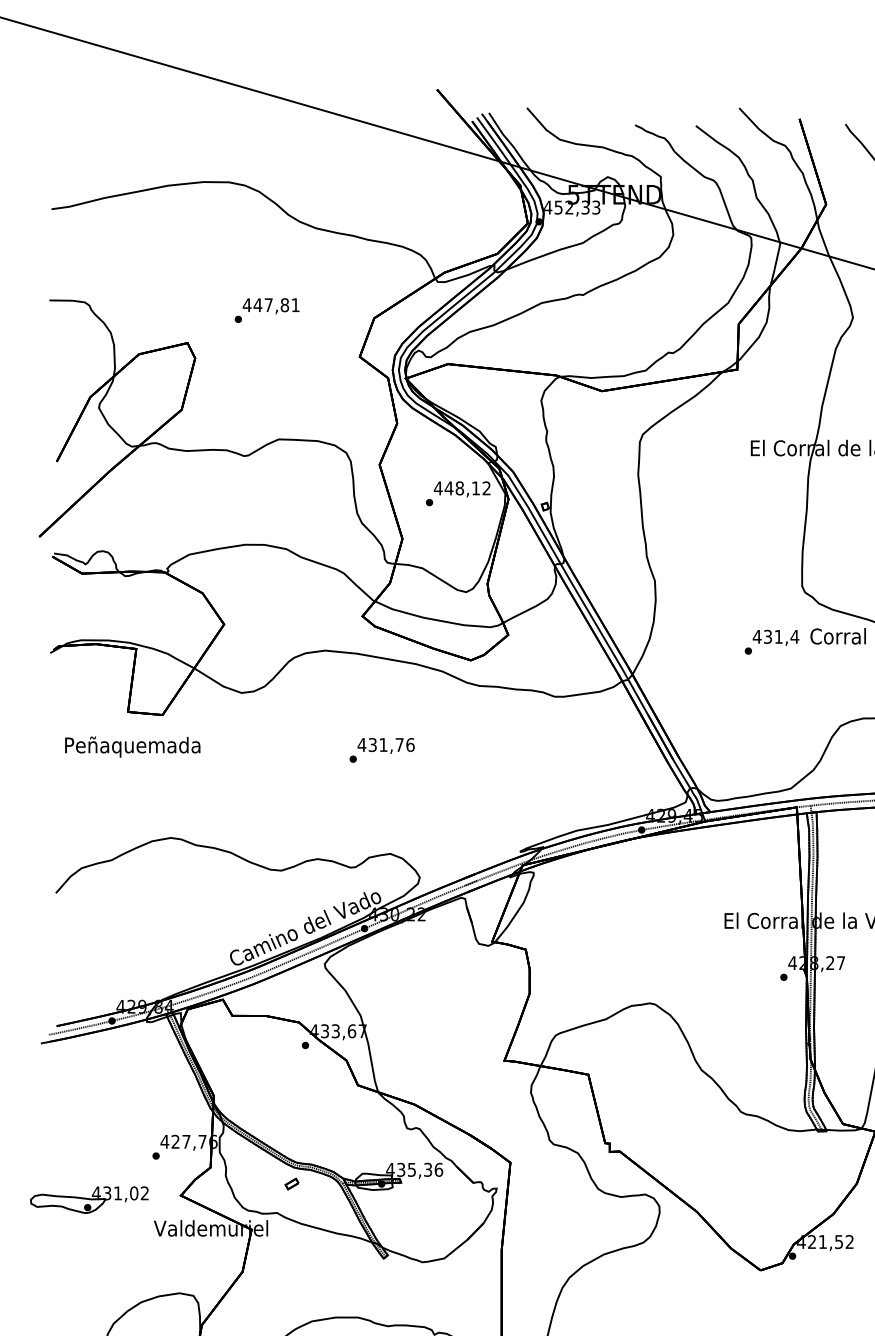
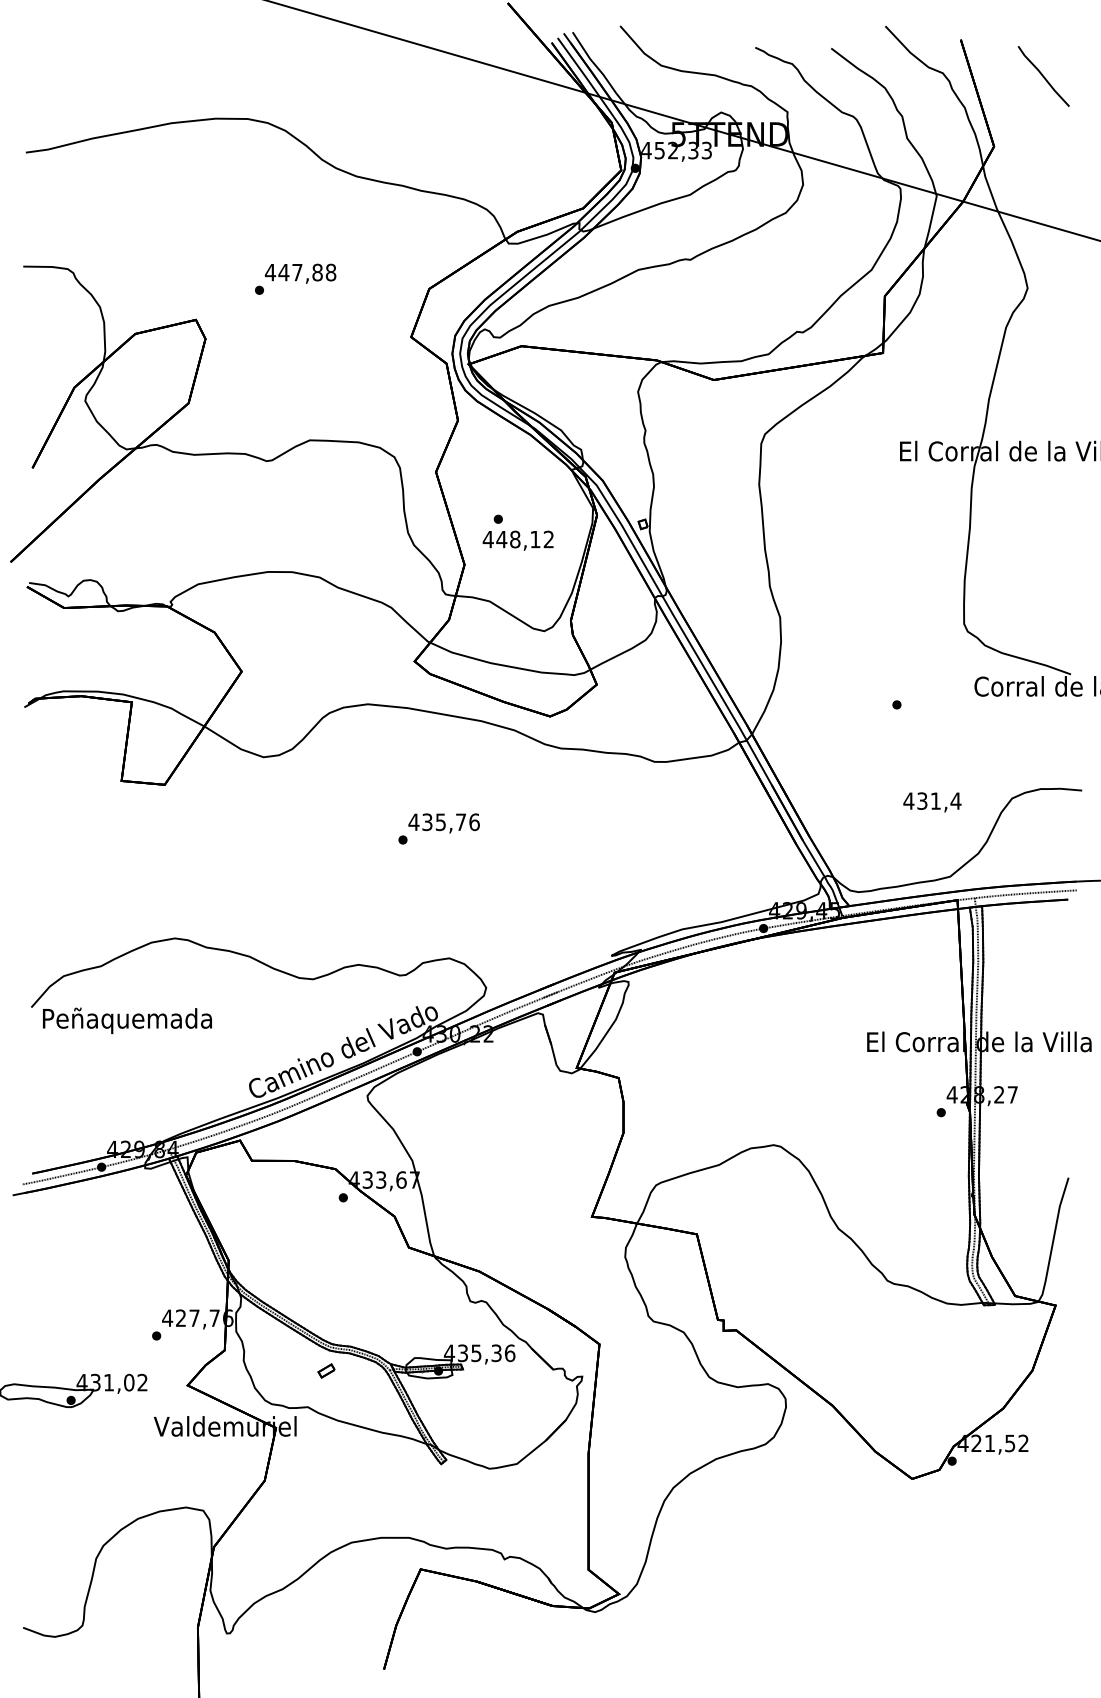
text: (295, 305) -> (330, 272), 447,81 -> 447,88
text: (461, 489) -> (517, 540), moved
text: (776, 637) -> (932, 802), moved
text: (383, 745) -> (440, 822), 431,76 -> 435,76
text: (132, 746) -> (127, 1020), moved

